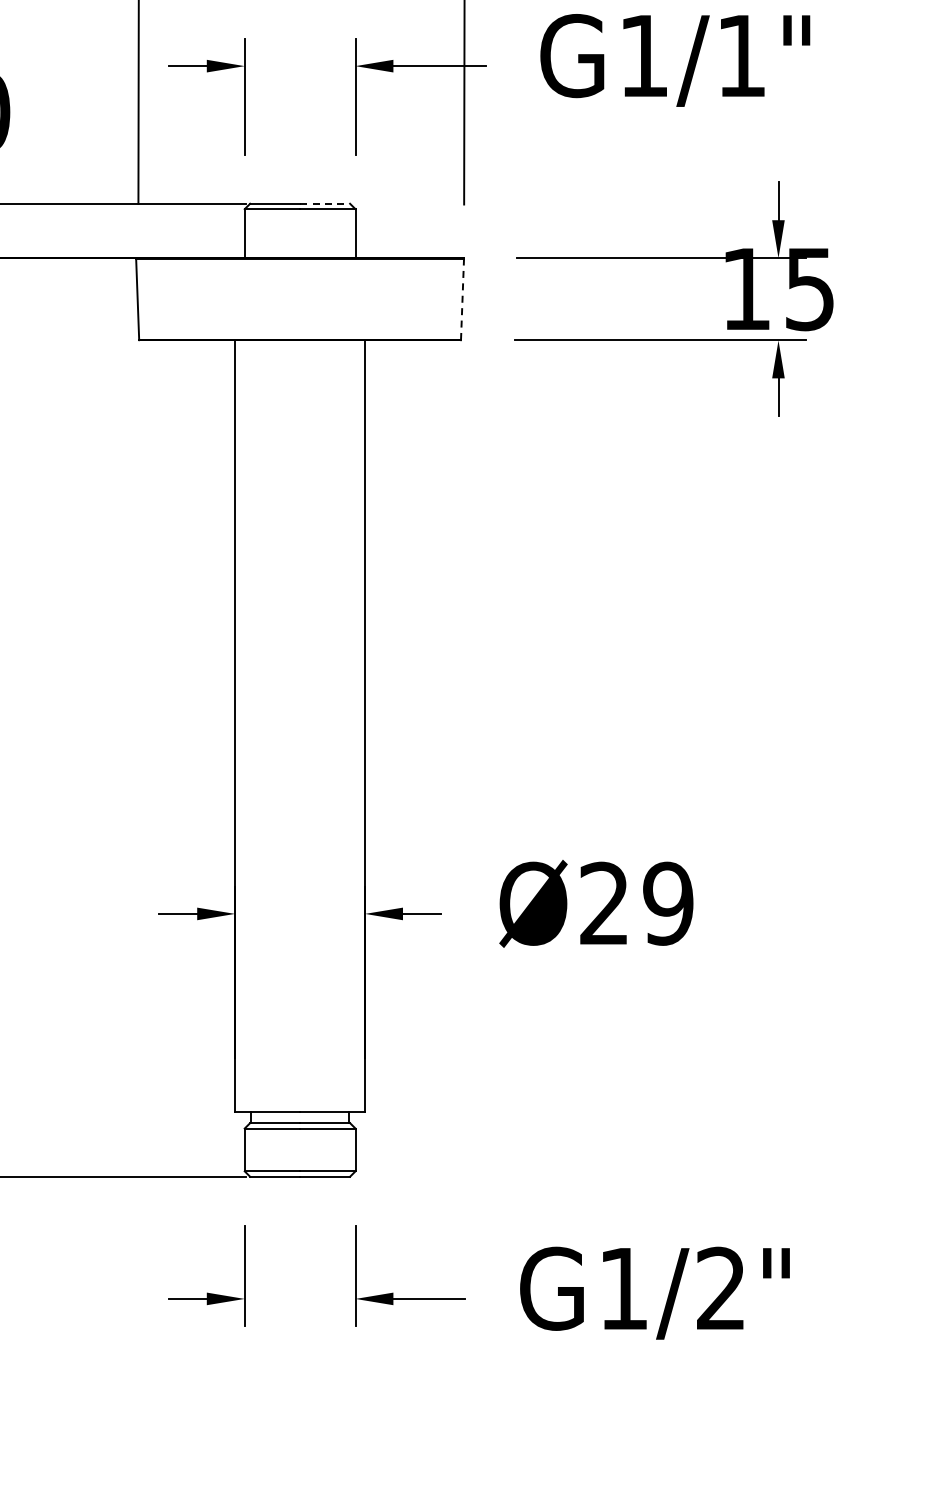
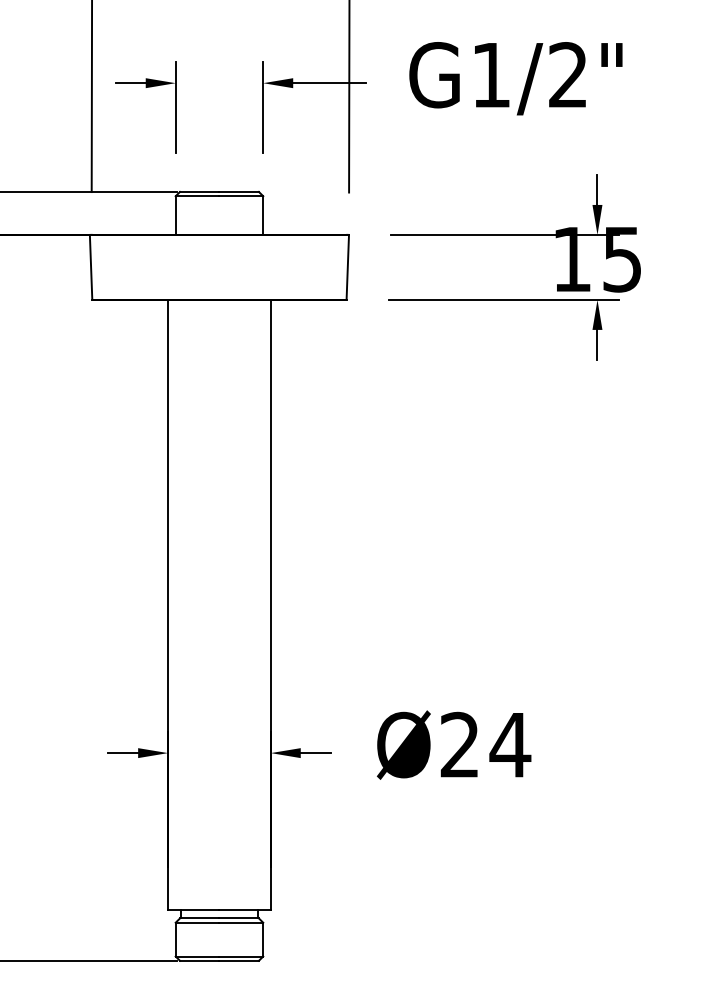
text: (740, 55) -> (567, 74), G1/1" -> G1/2"
line: (325, 203) -> (239, 191), dashed -> solid
line: (462, 299) -> (347, 267), dashed -> solid
text: (667, 903) -> (509, 744), Ø29 -> Ø24

